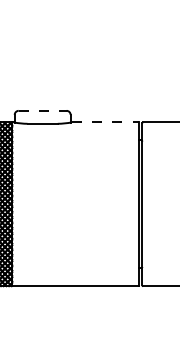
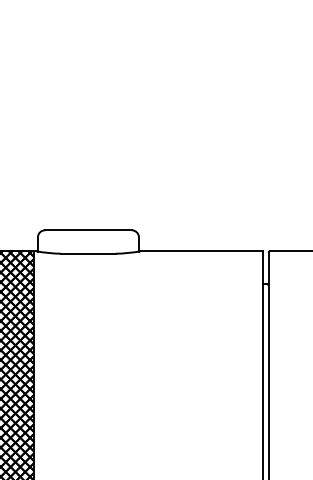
line: (42, 110) -> (88, 229), dashed -> solid
line: (105, 122) -> (202, 251), dashed -> solid

